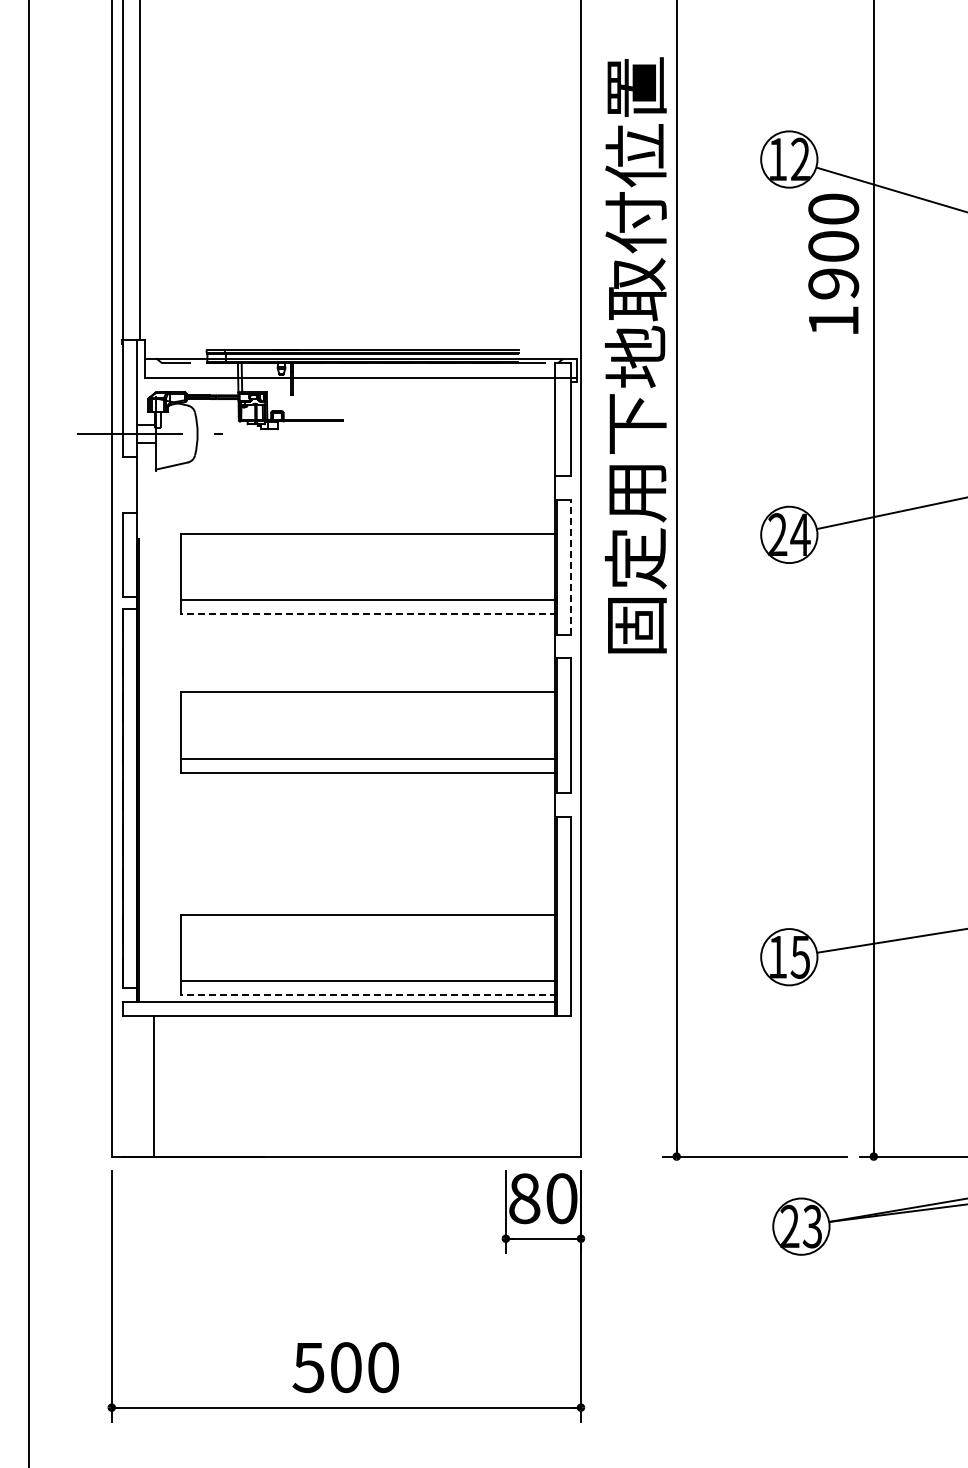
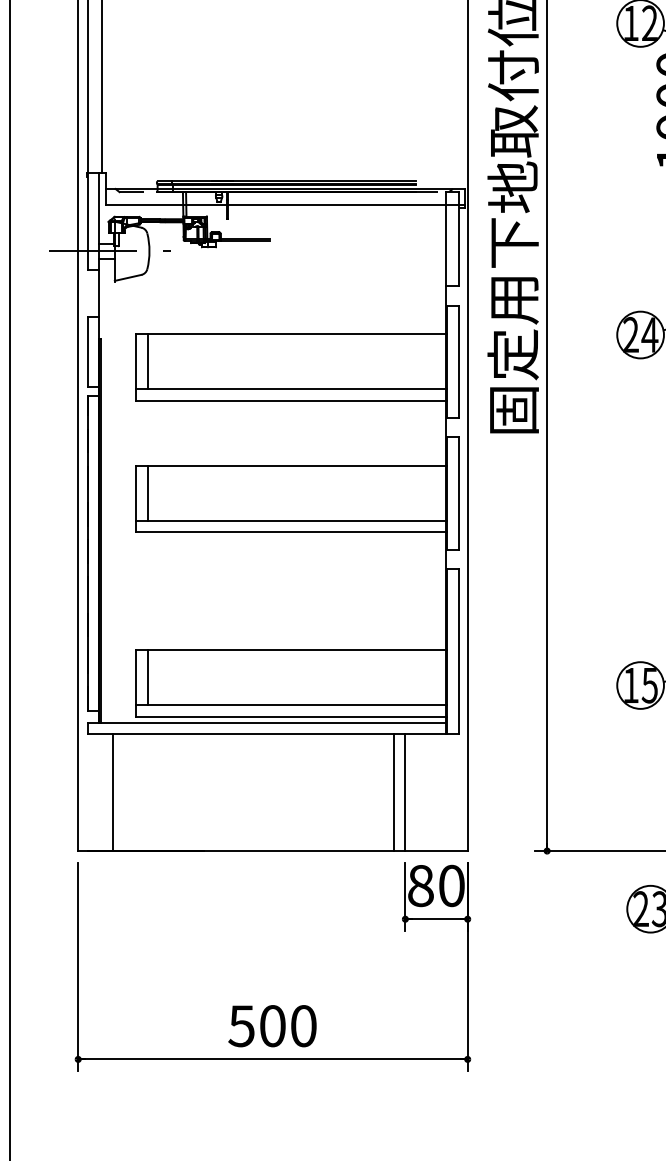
line: (195, 566) -> (147, 361), added
line: (570, 567) -> (458, 362), dashed -> solid
line: (368, 614) -> (291, 401), dashed -> solid
line: (195, 725) -> (147, 493), added
line: (195, 947) -> (147, 677), added
line: (368, 995) -> (291, 717), dashed -> solid
line: (491, 1085) -> (393, 792), added
line: (505, 1085) -> (405, 792), added

